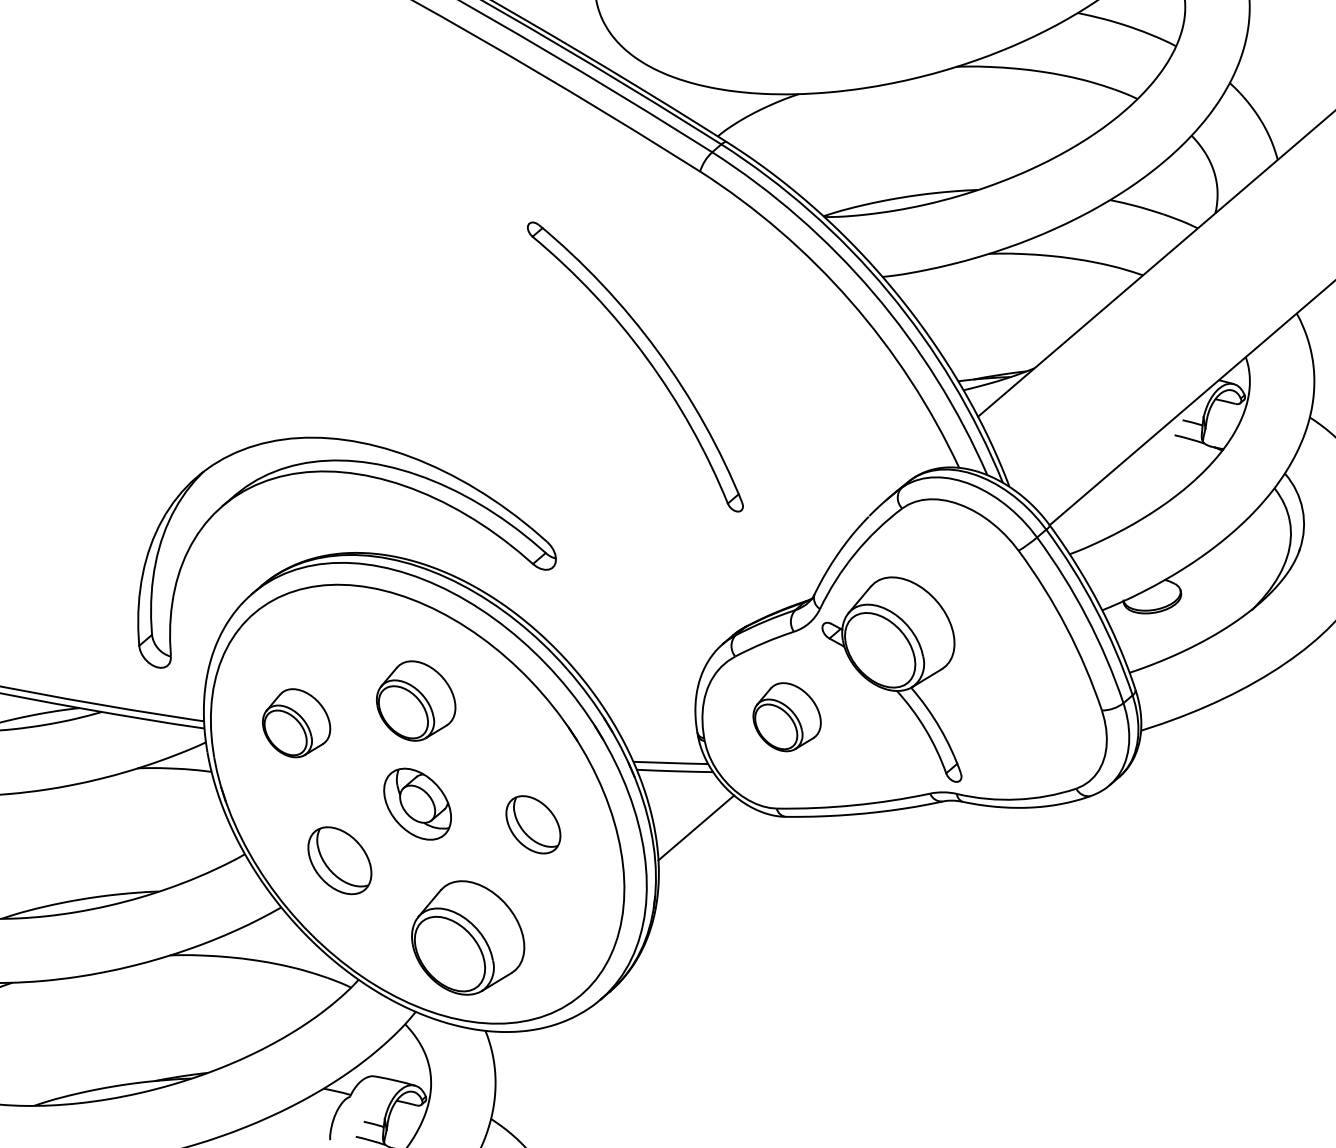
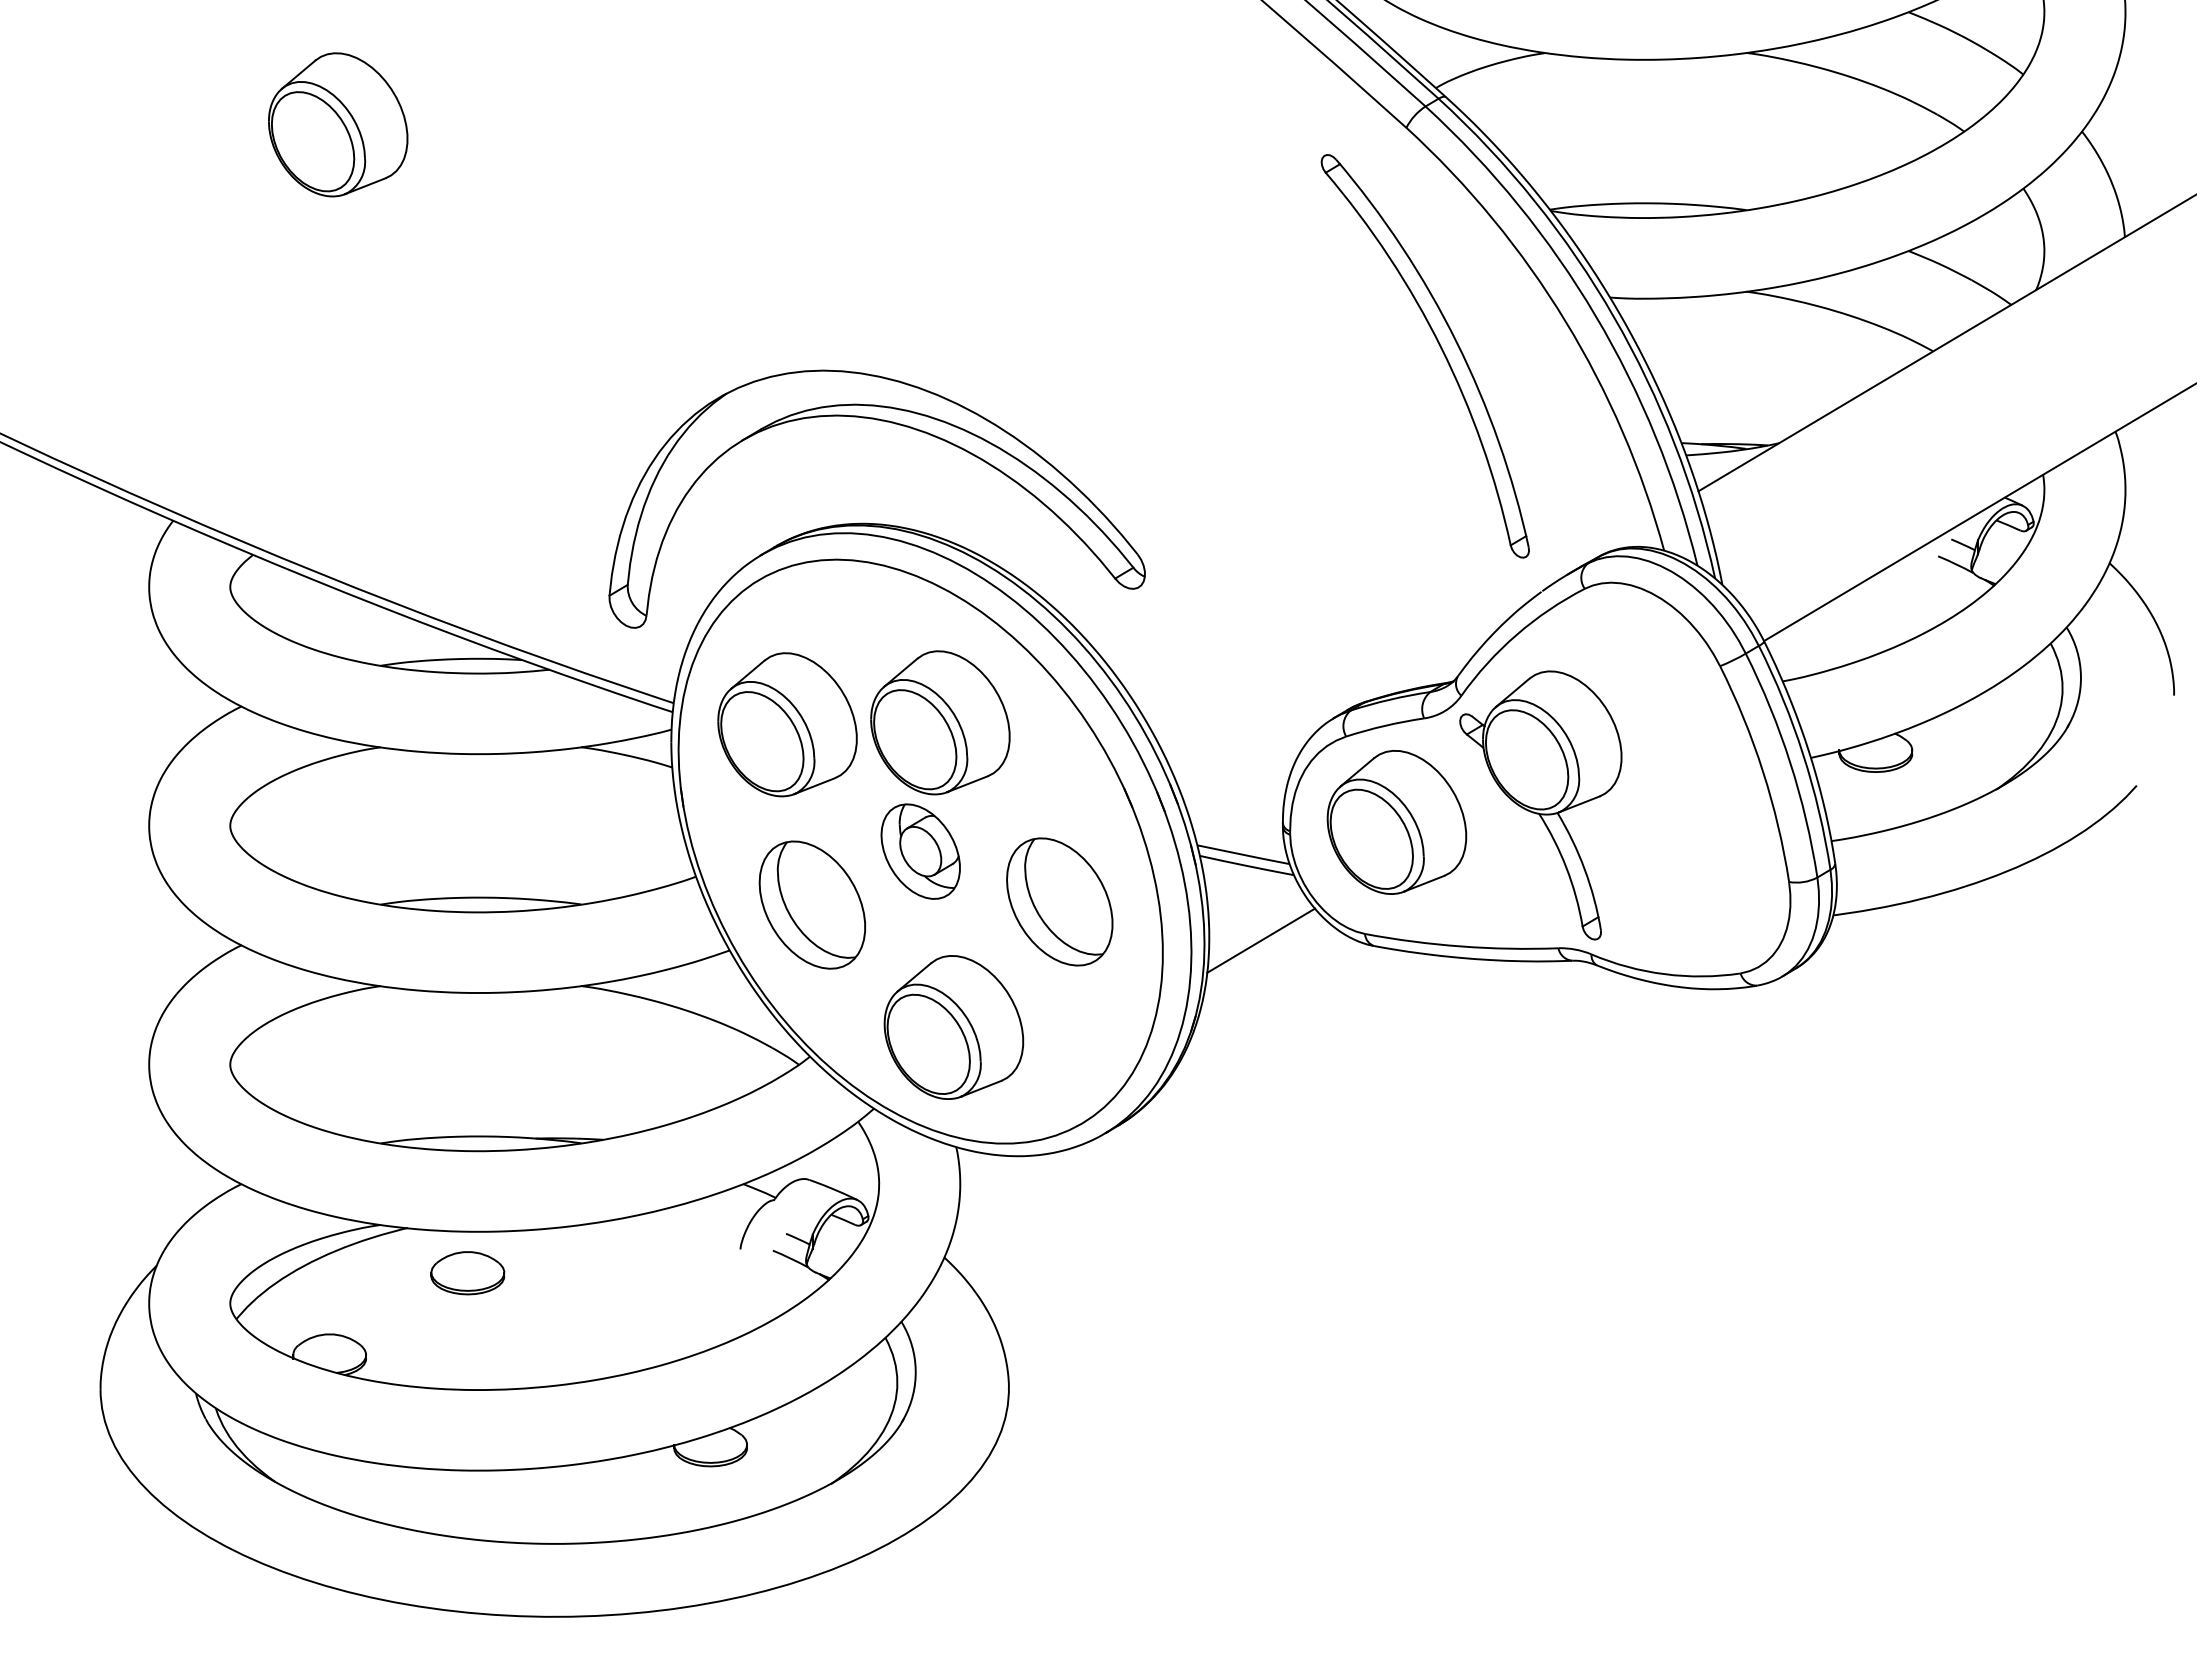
part: (646, 358) -> (1440, 348), moved
part: (415, 700) -> (940, 722), size x1.43
part: (786, 717) -> (1396, 822), size x1.67
part: (296, 722) -> (787, 724), size x1.67
part: (533, 824) -> (1059, 901), size x1.67
part: (339, 860) -> (811, 904), size x1.43

